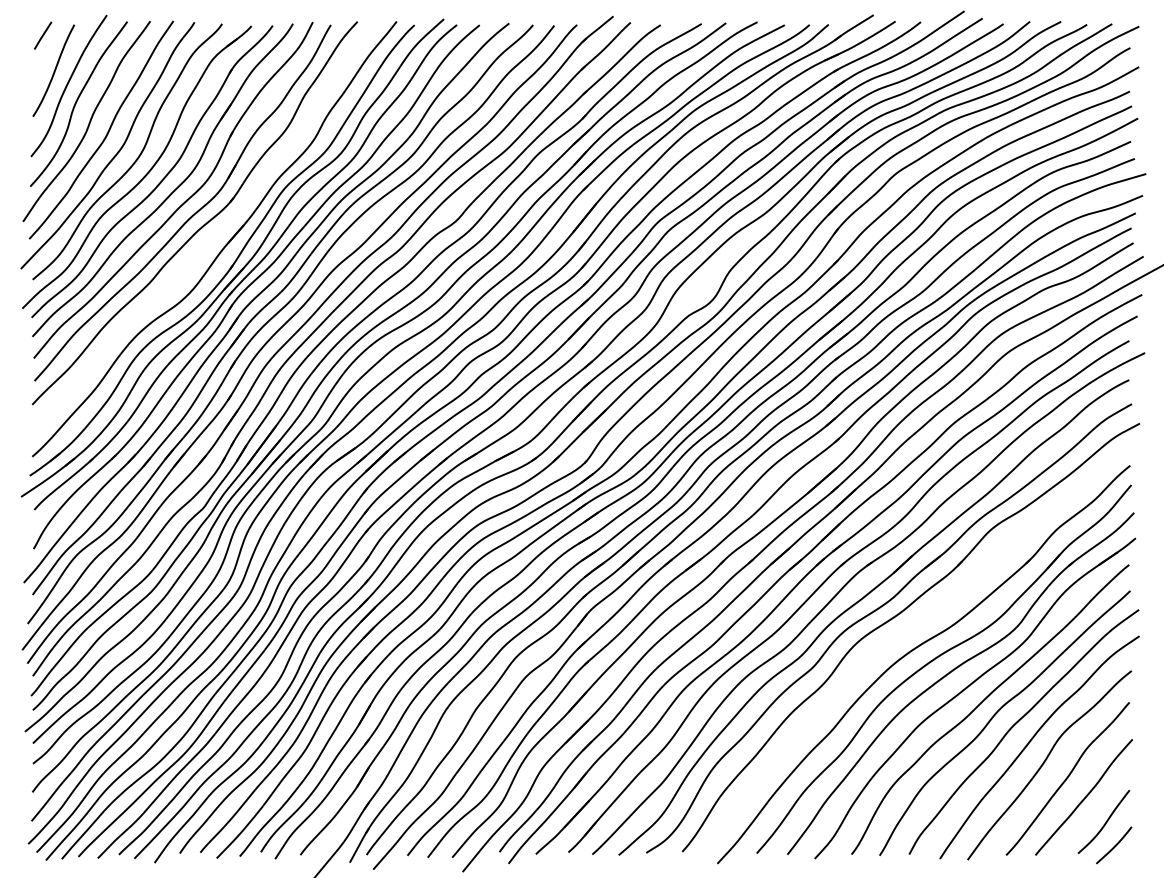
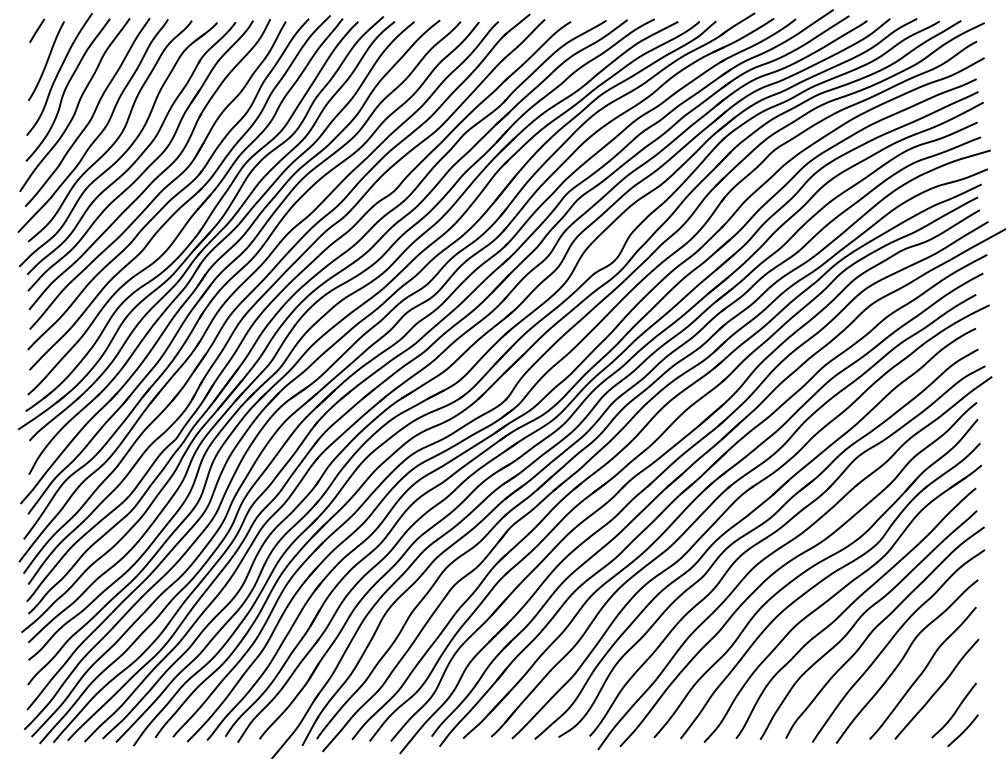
part: (214, 233) -> (185, 201), added
part: (905, 633) -> (782, 547), added

